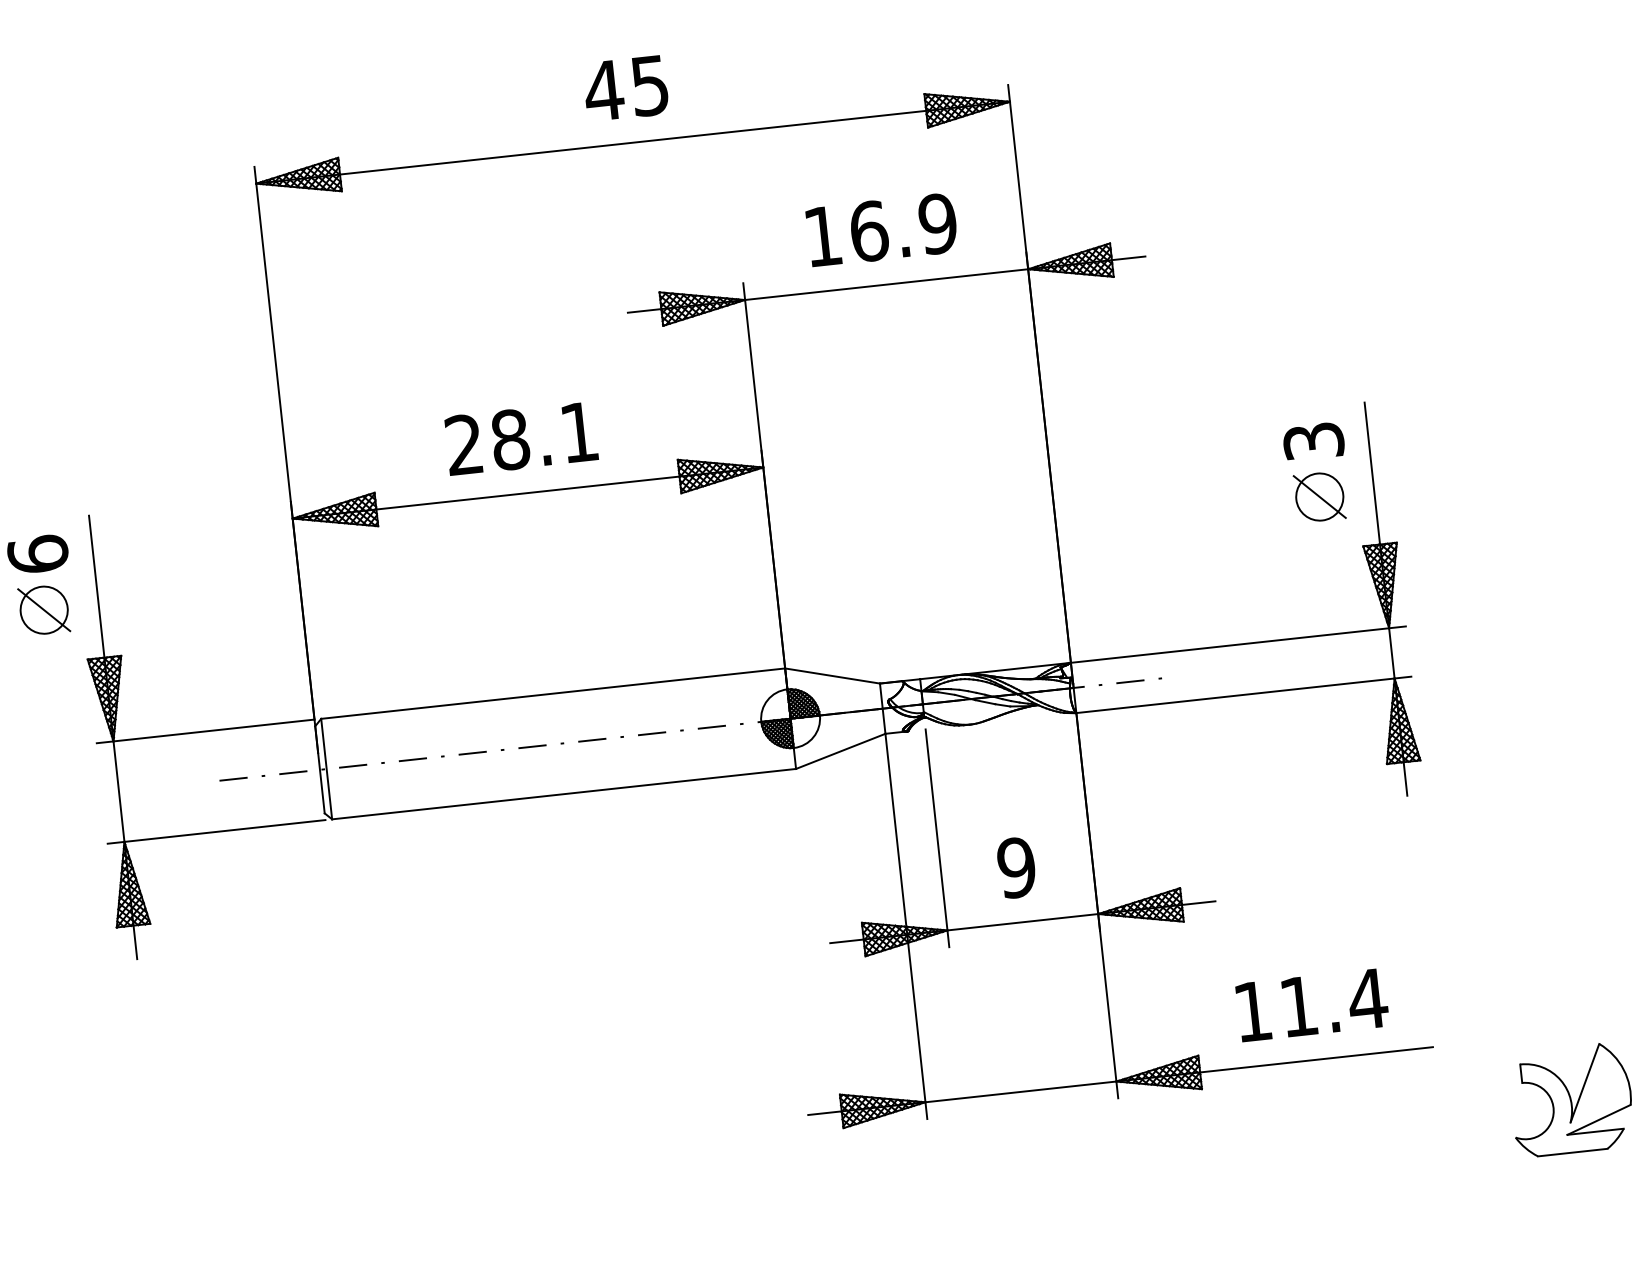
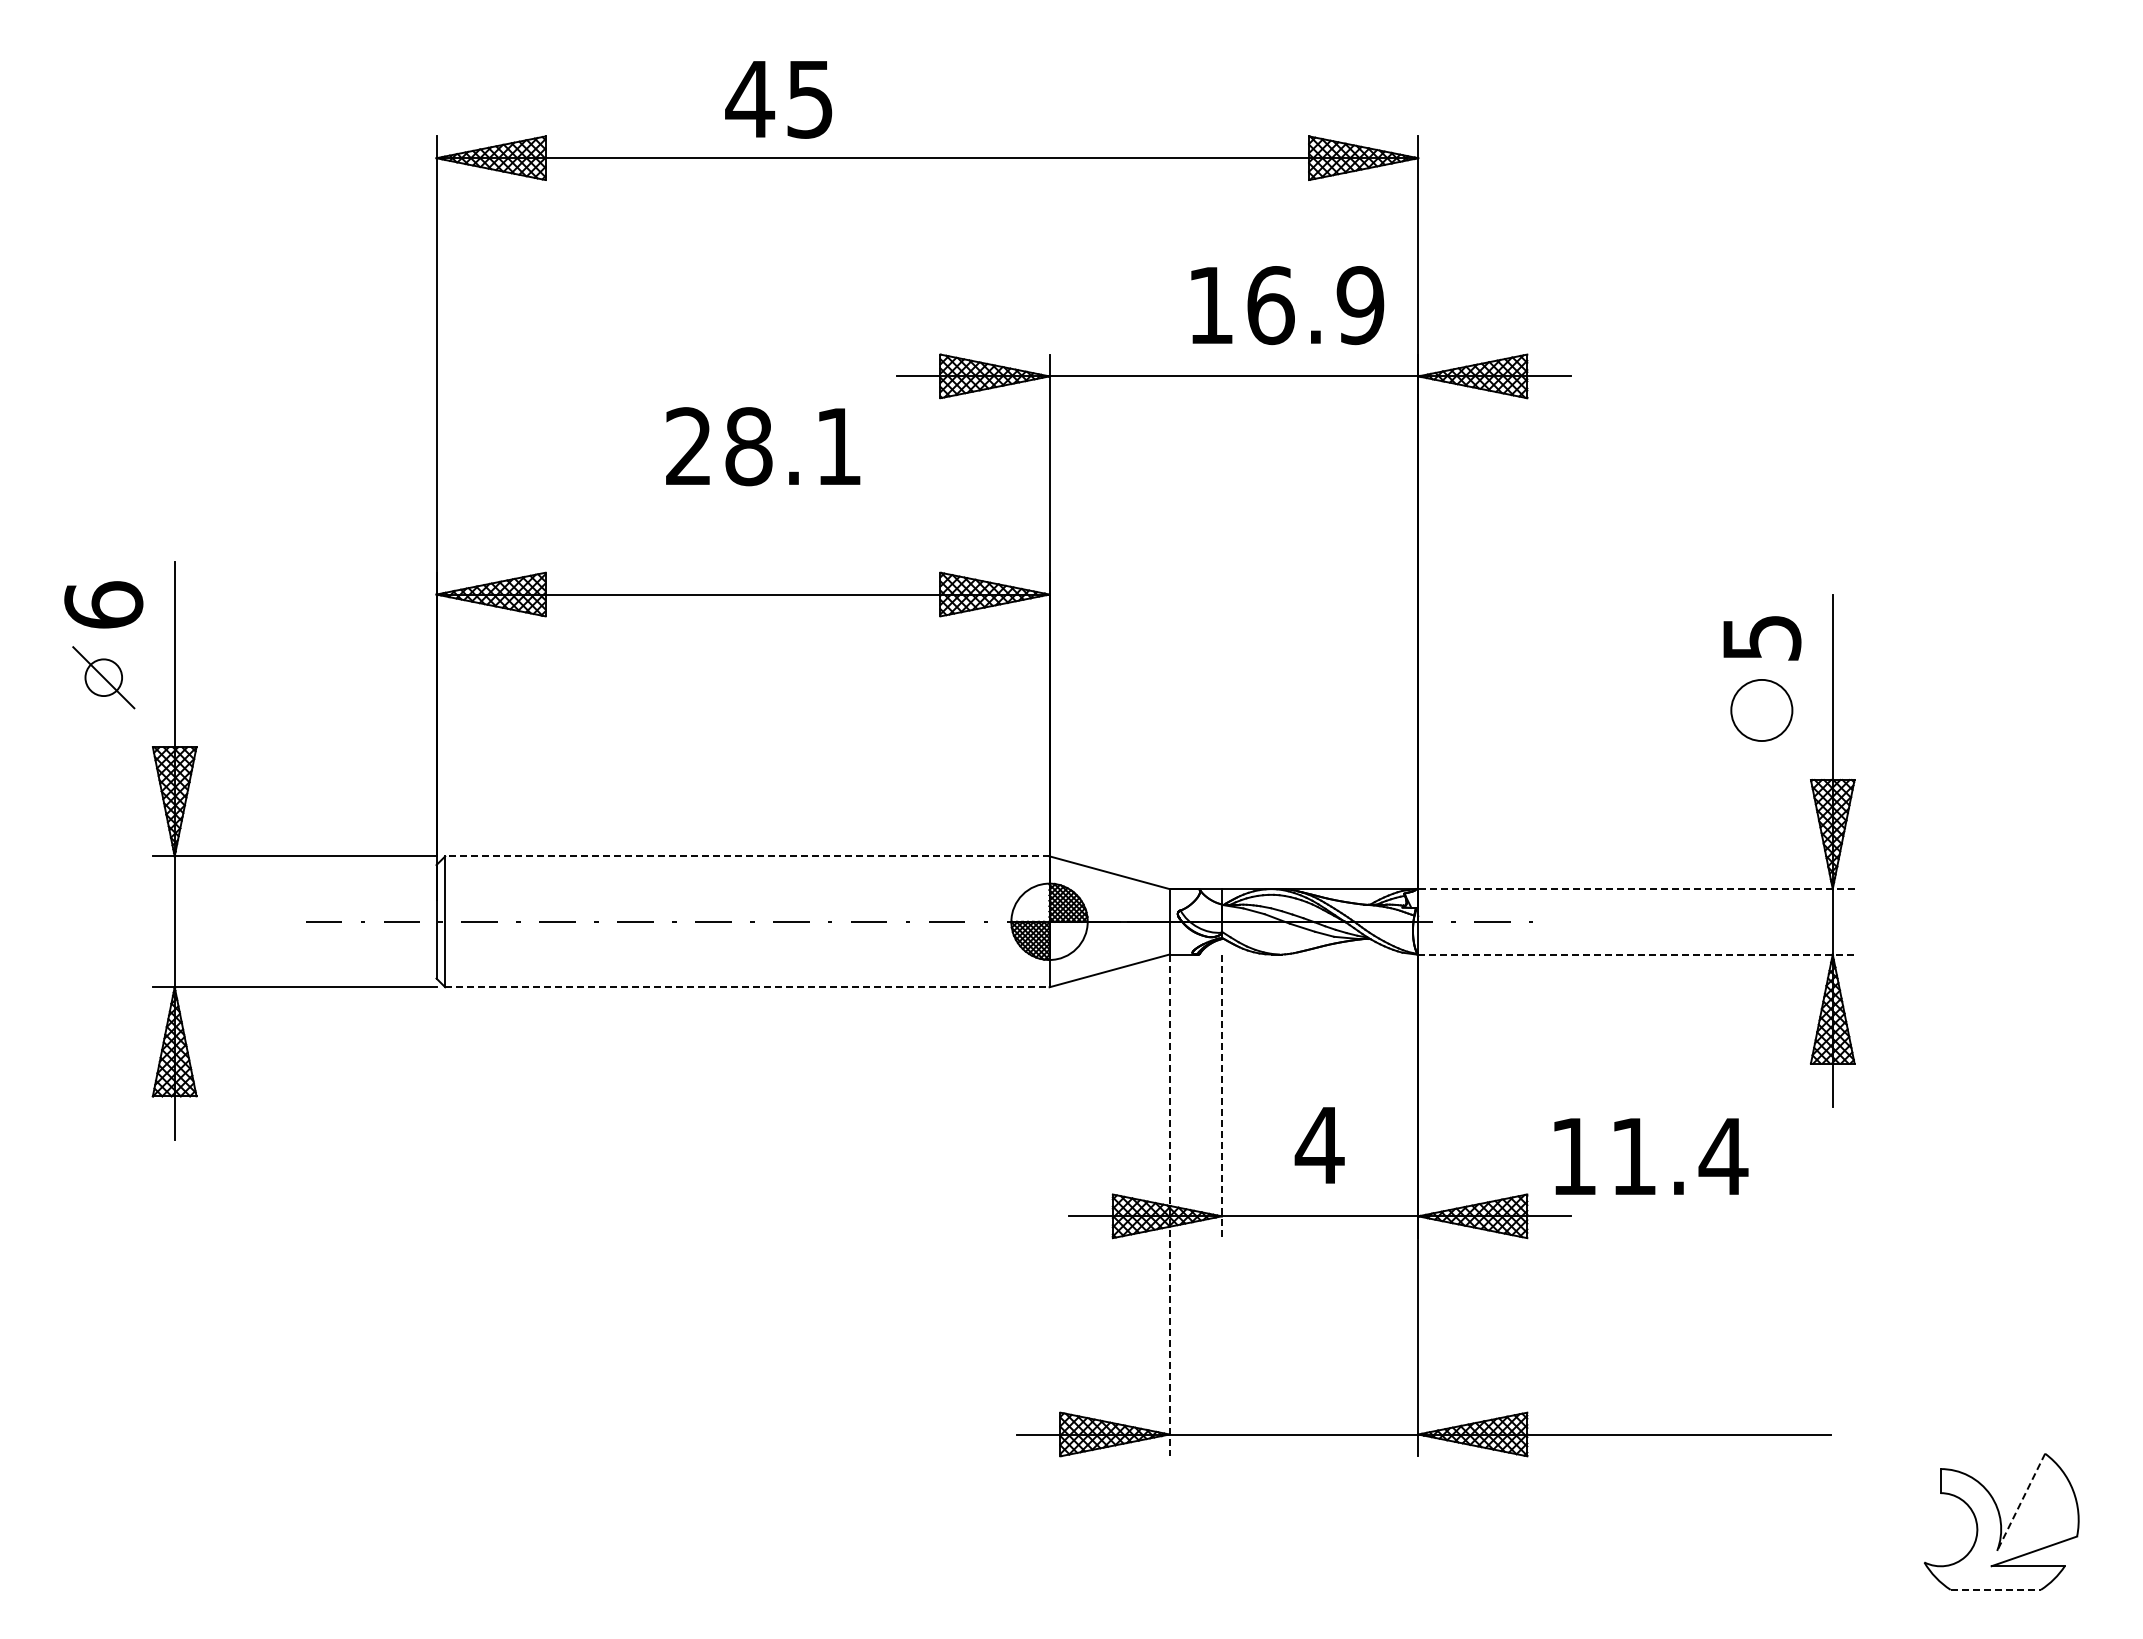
text: (625, 88) -> (778, 99), moved
text: (881, 230) -> (1287, 305), moved
text: (521, 438) -> (763, 446), moved
text: (1313, 441) -> (1761, 637), 3 -> 5
line: (1319, 497) -> (1761, 710), removed
circle: (43, 610) -> (103, 677), size x0.6
line: (1237, 645) -> (1635, 889), solid -> dashed
line: (552, 693) -> (746, 856), solid -> dashed
line: (1243, 694) -> (1636, 954), solid -> dashed
line: (564, 794) -> (747, 987), solid -> dashed
line: (937, 838) -> (1221, 1096), solid -> dashed
text: (1016, 867) -> (1319, 1144), 9 -> 4
line: (906, 926) -> (1169, 1205), solid -> dashed
text: (1312, 1005) -> (1651, 1156), moved
line: (1584, 1083) -> (2020, 1502), solid -> dashed
line: (1573, 1152) -> (1996, 1589), solid -> dashed

